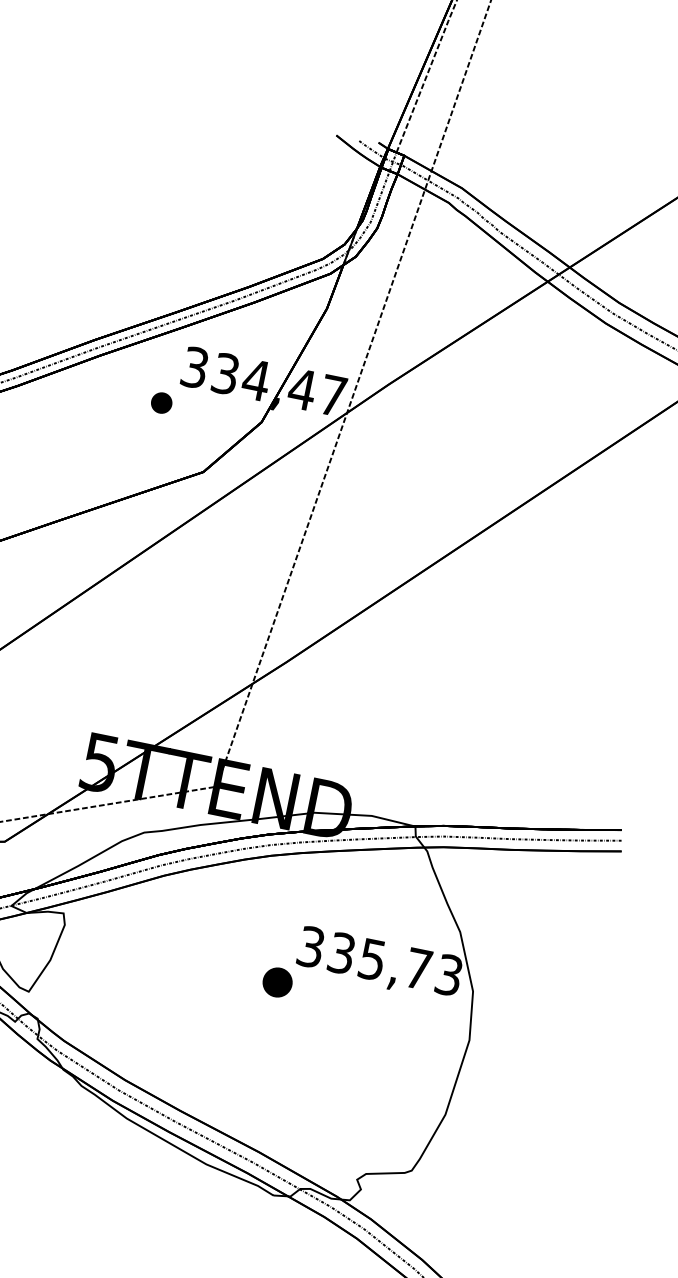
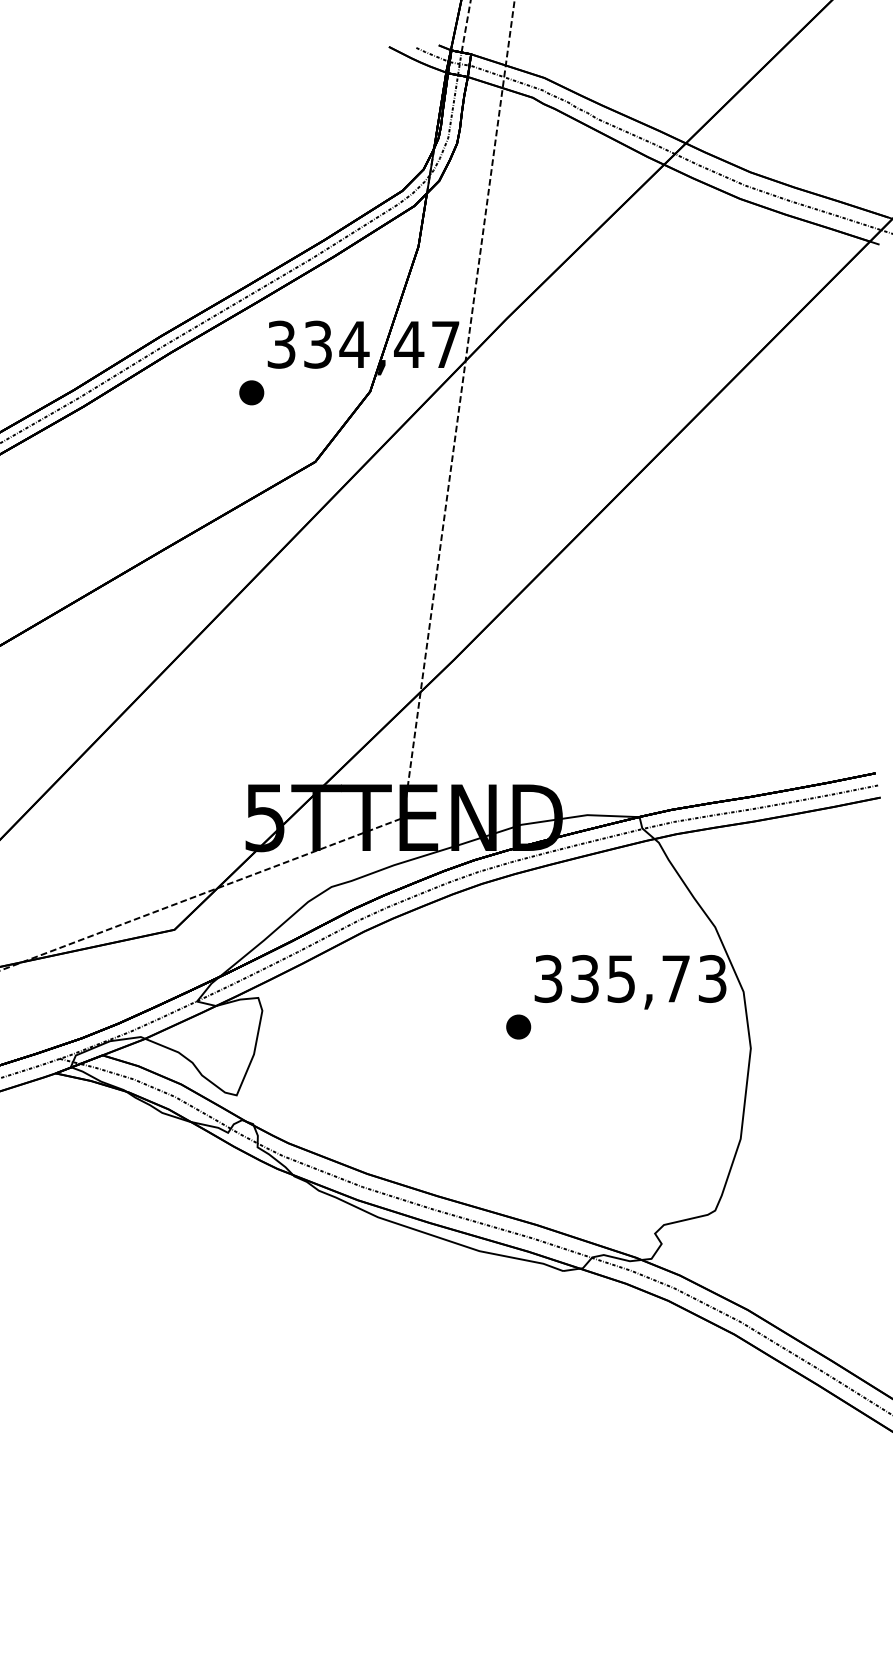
part: (277, 982) -> (518, 1026), size x0.71

